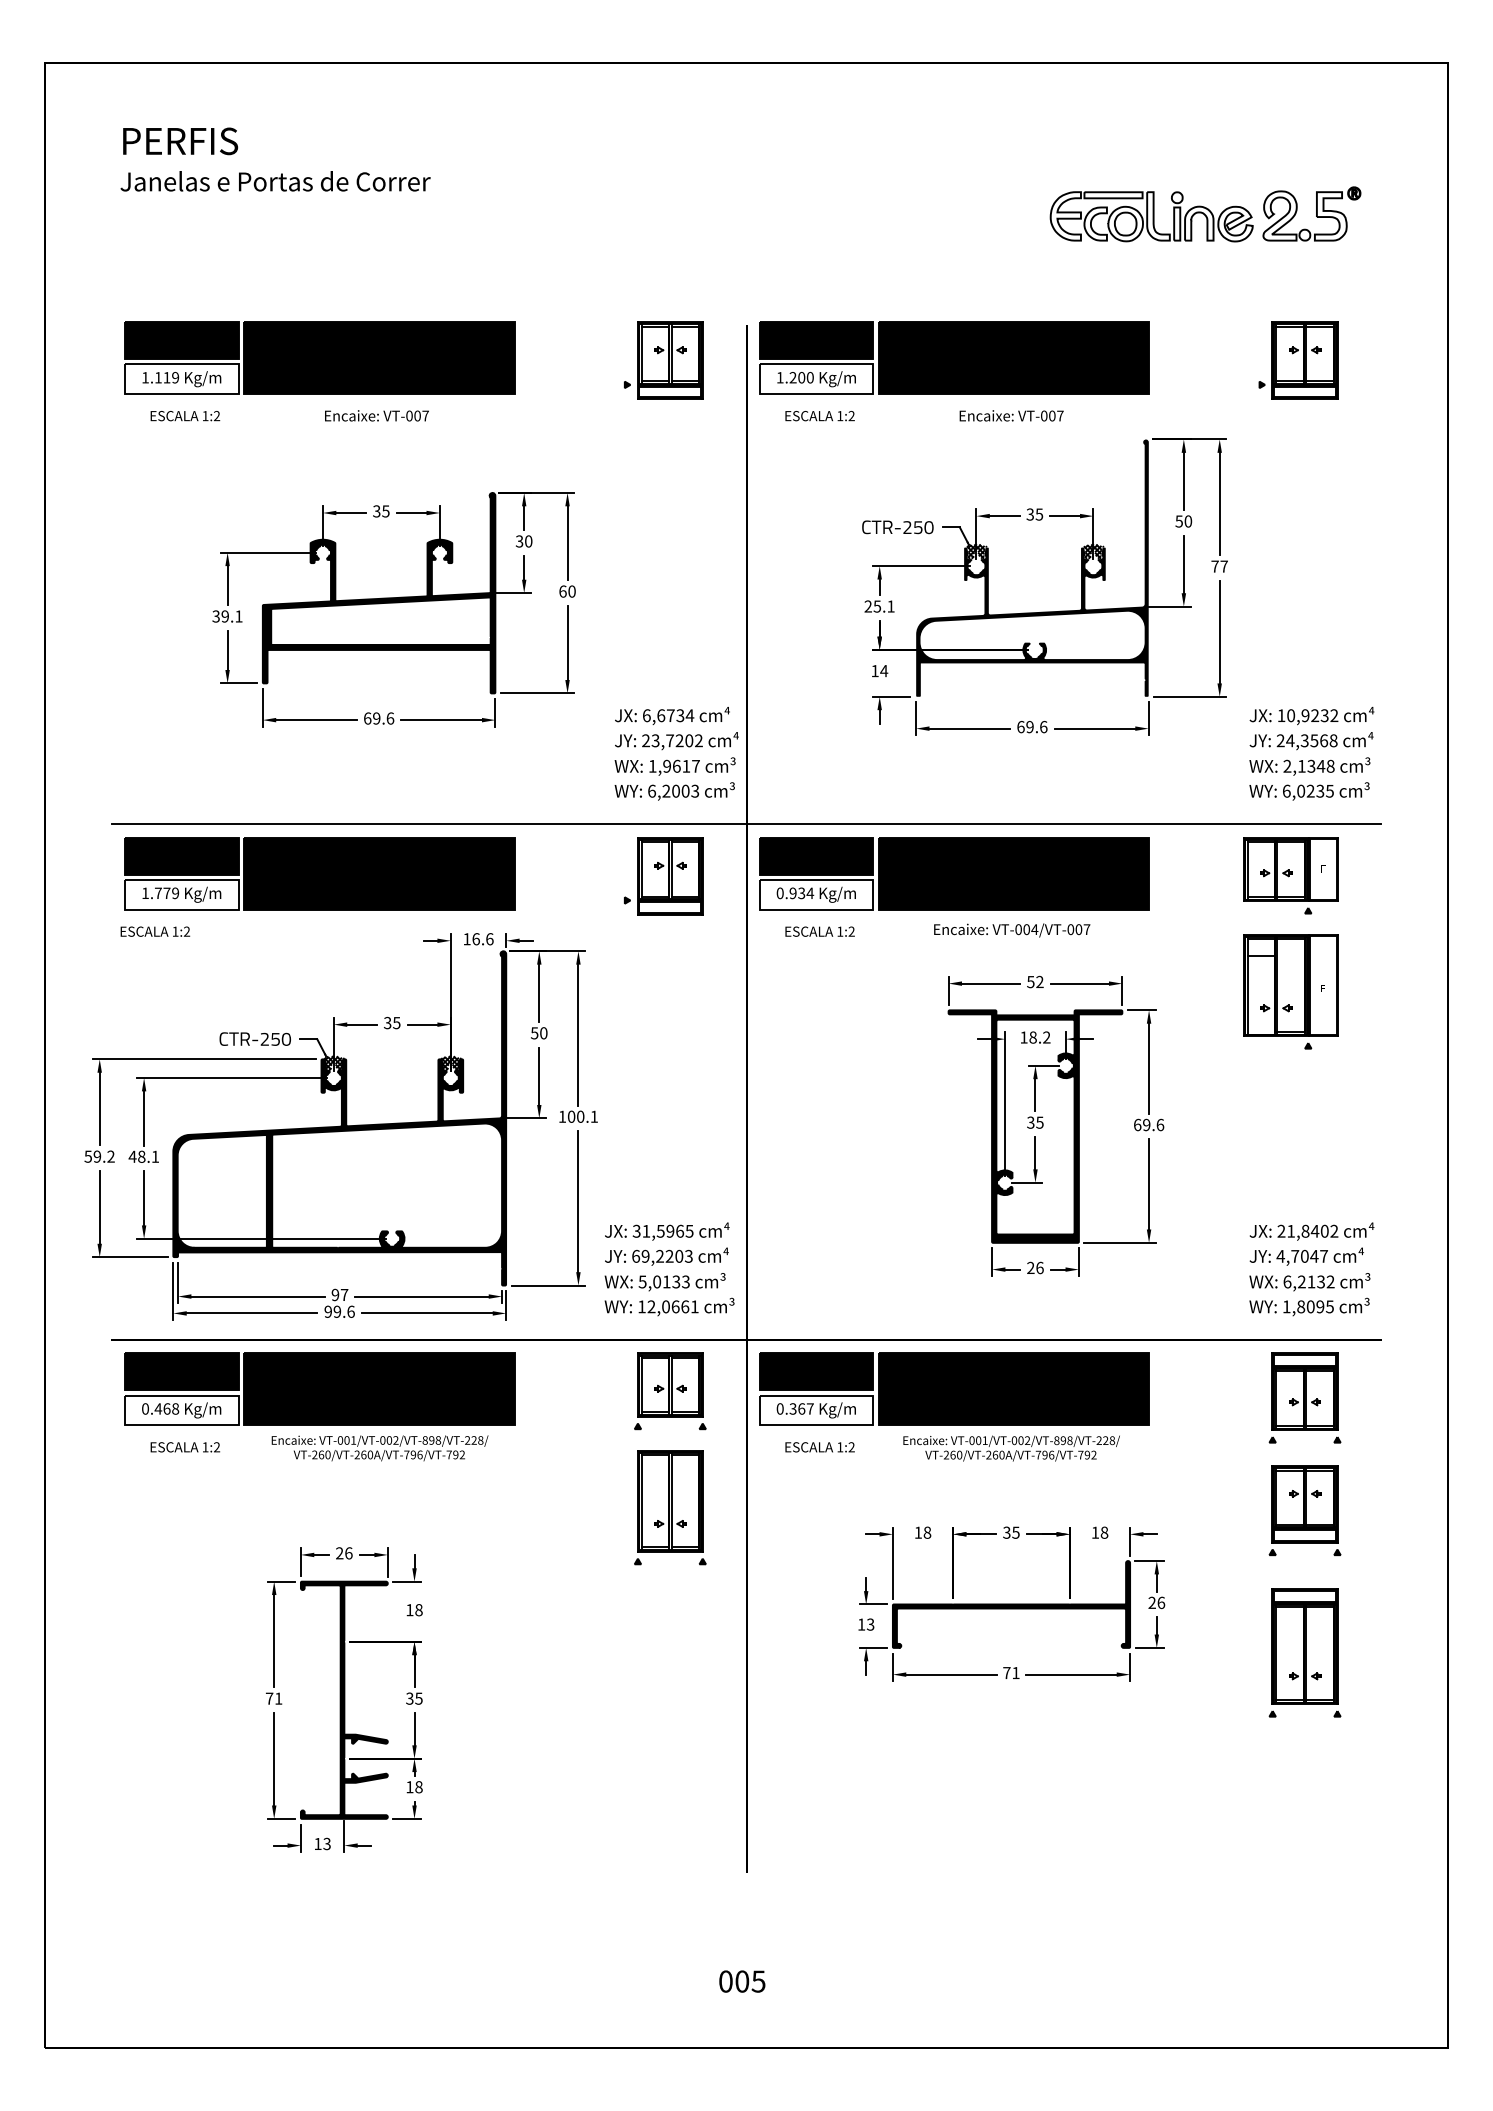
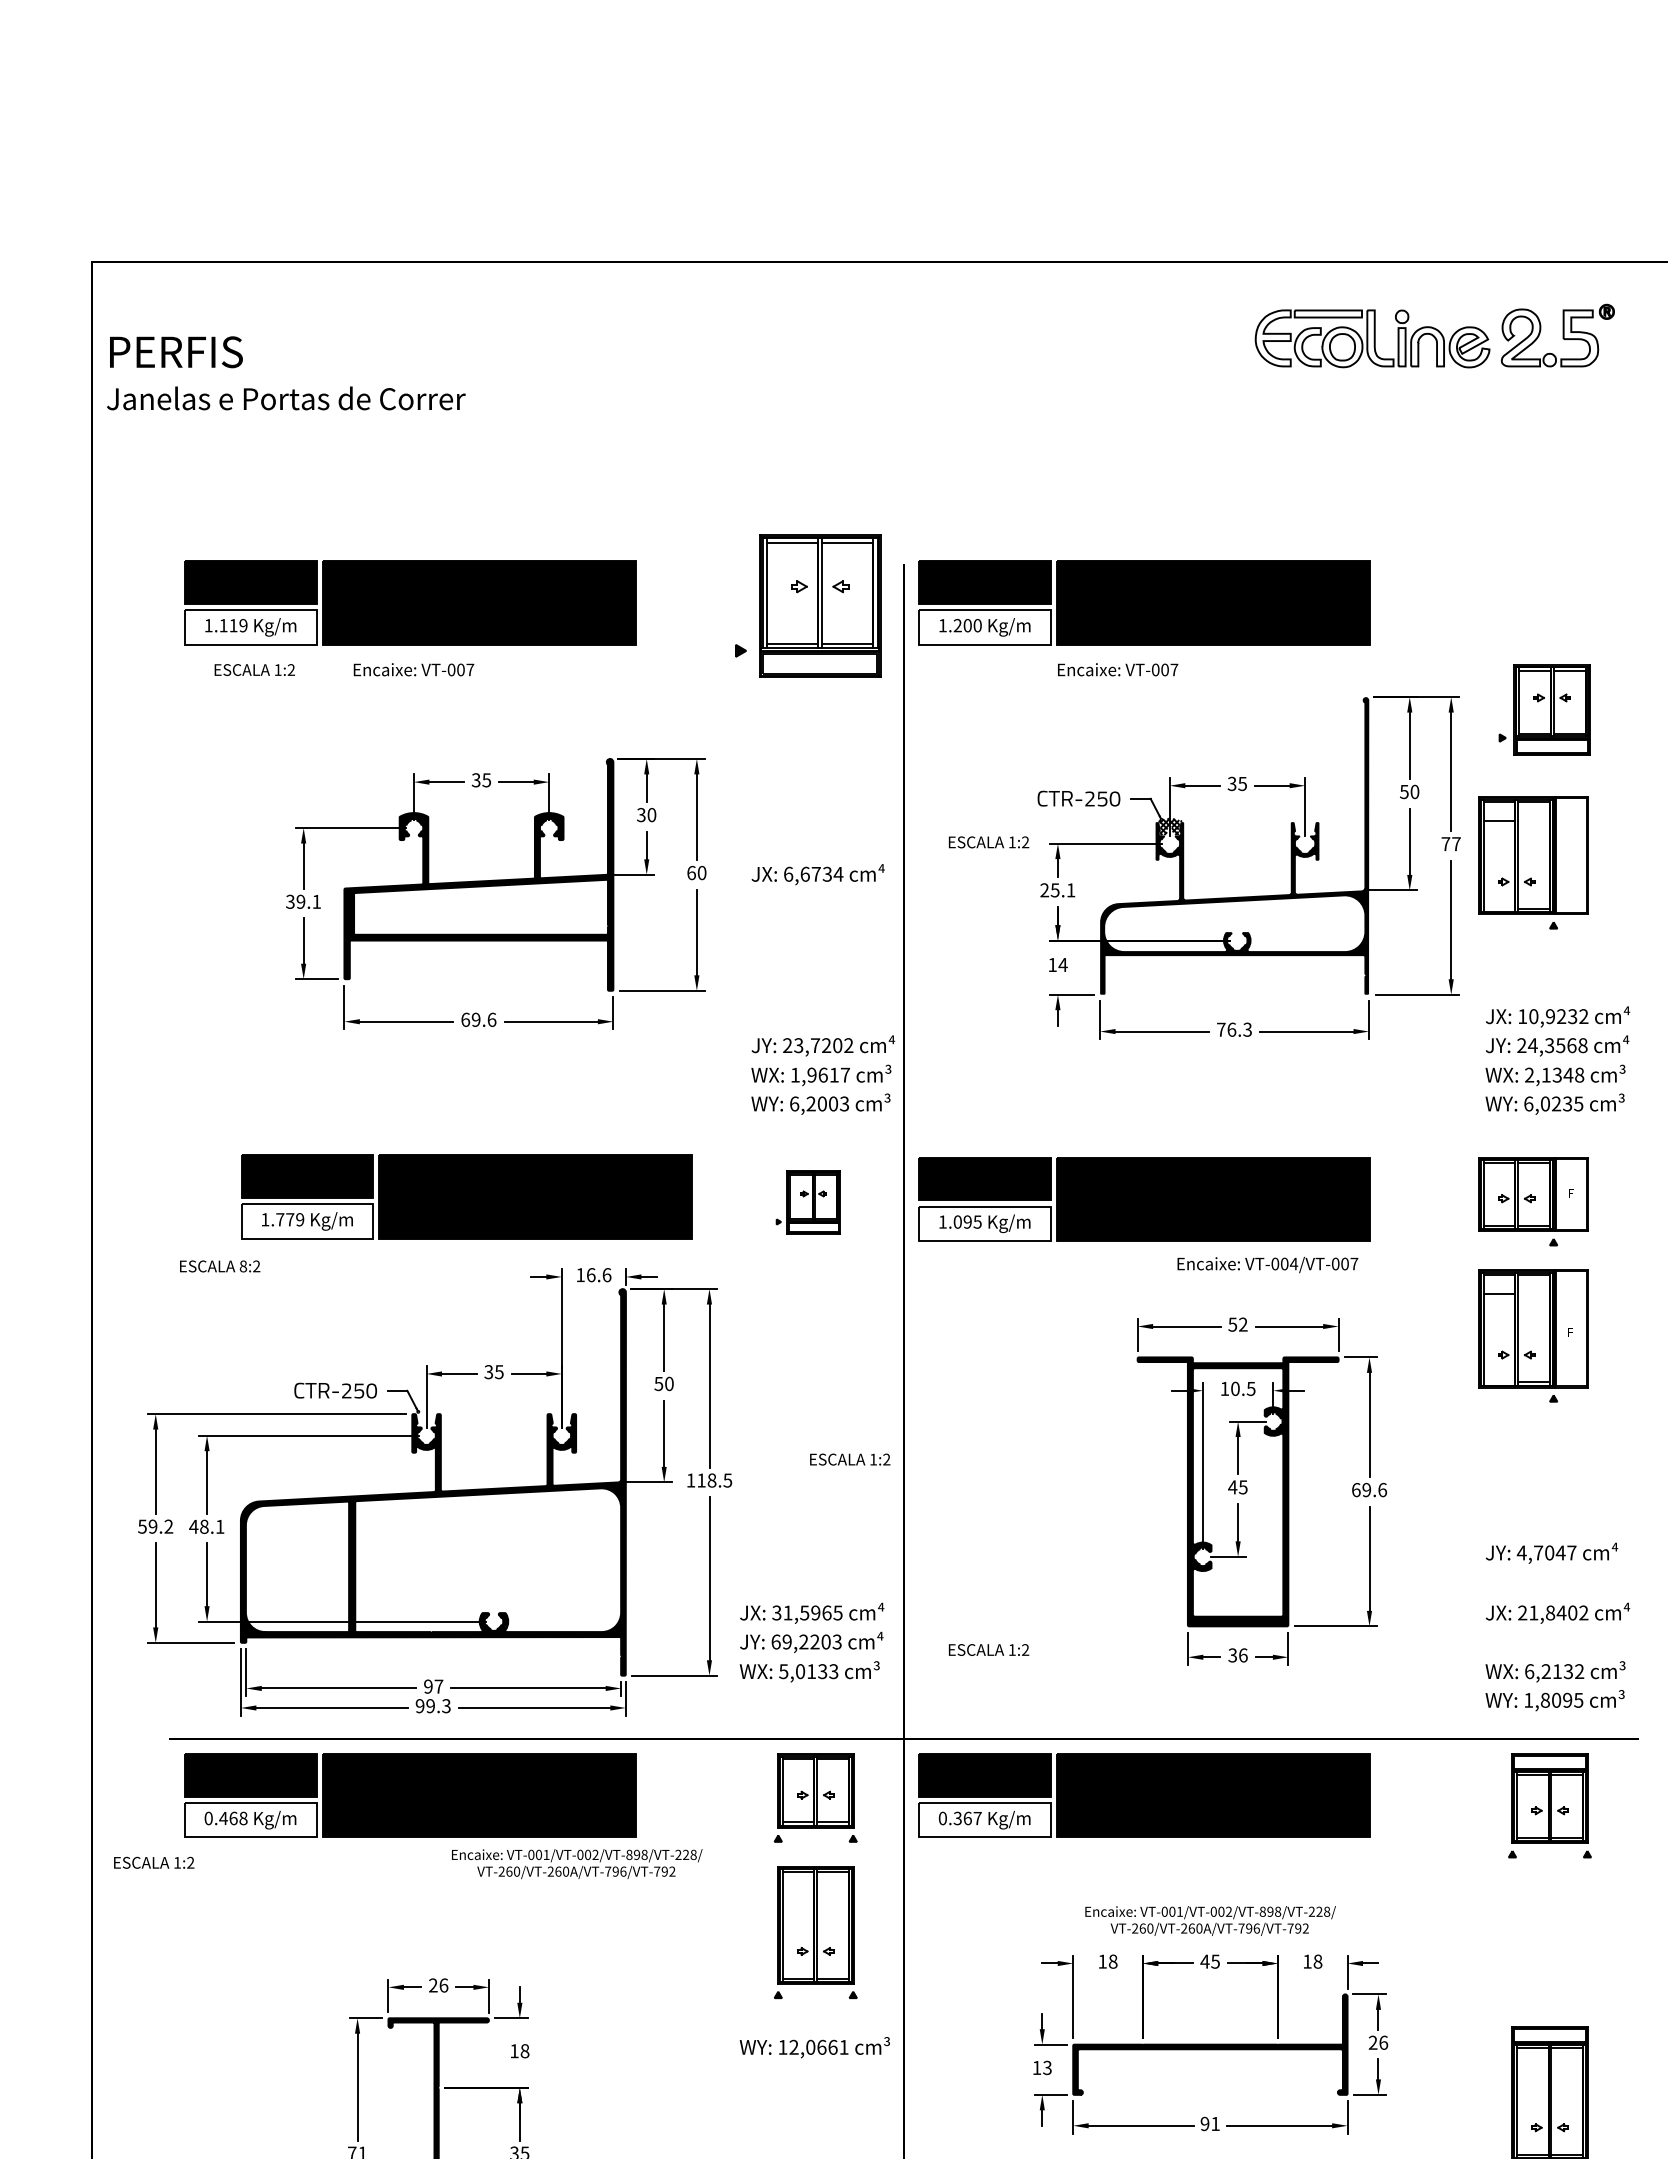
text: (275, 159) -> (286, 373), moved
part: (1205, 214) -> (1434, 336), moved
part: (663, 360) -> (807, 605), size x1.6
part: (1298, 360) -> (1544, 709), moved
text: (376, 415) -> (413, 669), moved
text: (1011, 415) -> (1117, 669), moved
text: (819, 416) -> (988, 842), moved
hatch: (1093, 551) -> (1305, 826), removed
part: (1290, 582) -> (1533, 862), added
text: (672, 715) -> (818, 874), moved
text: (1032, 726) -> (1234, 1029), 69.6 -> 76.3
line: (746, 824) -> (903, 1142), removed
part: (319, 873) -> (466, 1196), moved
part: (663, 876) -> (807, 1202), size x0.7
text: (795, 893) -> (960, 1222), 0.934 -> 1.095
text: (1012, 930) -> (1268, 1265), moved
text: (175, 931) -> (243, 1266), 1:2 -> 8:2
text: (819, 931) -> (849, 1459), moved
text: (1039, 1037) -> (1242, 1388), 18.2 -> 10.5
hatch: (334, 1062) -> (427, 1417), removed
hatch: (451, 1062) -> (562, 1417), removed
text: (582, 1116) -> (714, 1480), 100.1 -> 118.5
text: (1030, 1122) -> (1232, 1487), 35 -> 45
text: (1306, 1256) -> (1551, 1553), moved
text: (1030, 1268) -> (1232, 1656), 26 -> 36
text: (669, 1306) -> (814, 2046), moved
text: (350, 1311) -> (445, 1705), 99.6 -> 99.3
text: (185, 1447) -> (154, 1863), moved
text: (819, 1447) -> (988, 1650), moved
text: (379, 1448) -> (576, 1864), moved
text: (1011, 1448) -> (1210, 1920), moved
part: (1304, 1510) -> (1549, 1935), removed
text: (1006, 1532) -> (1204, 1961), 35 -> 45
text: (1006, 1672) -> (1204, 2123), 71 -> 91

